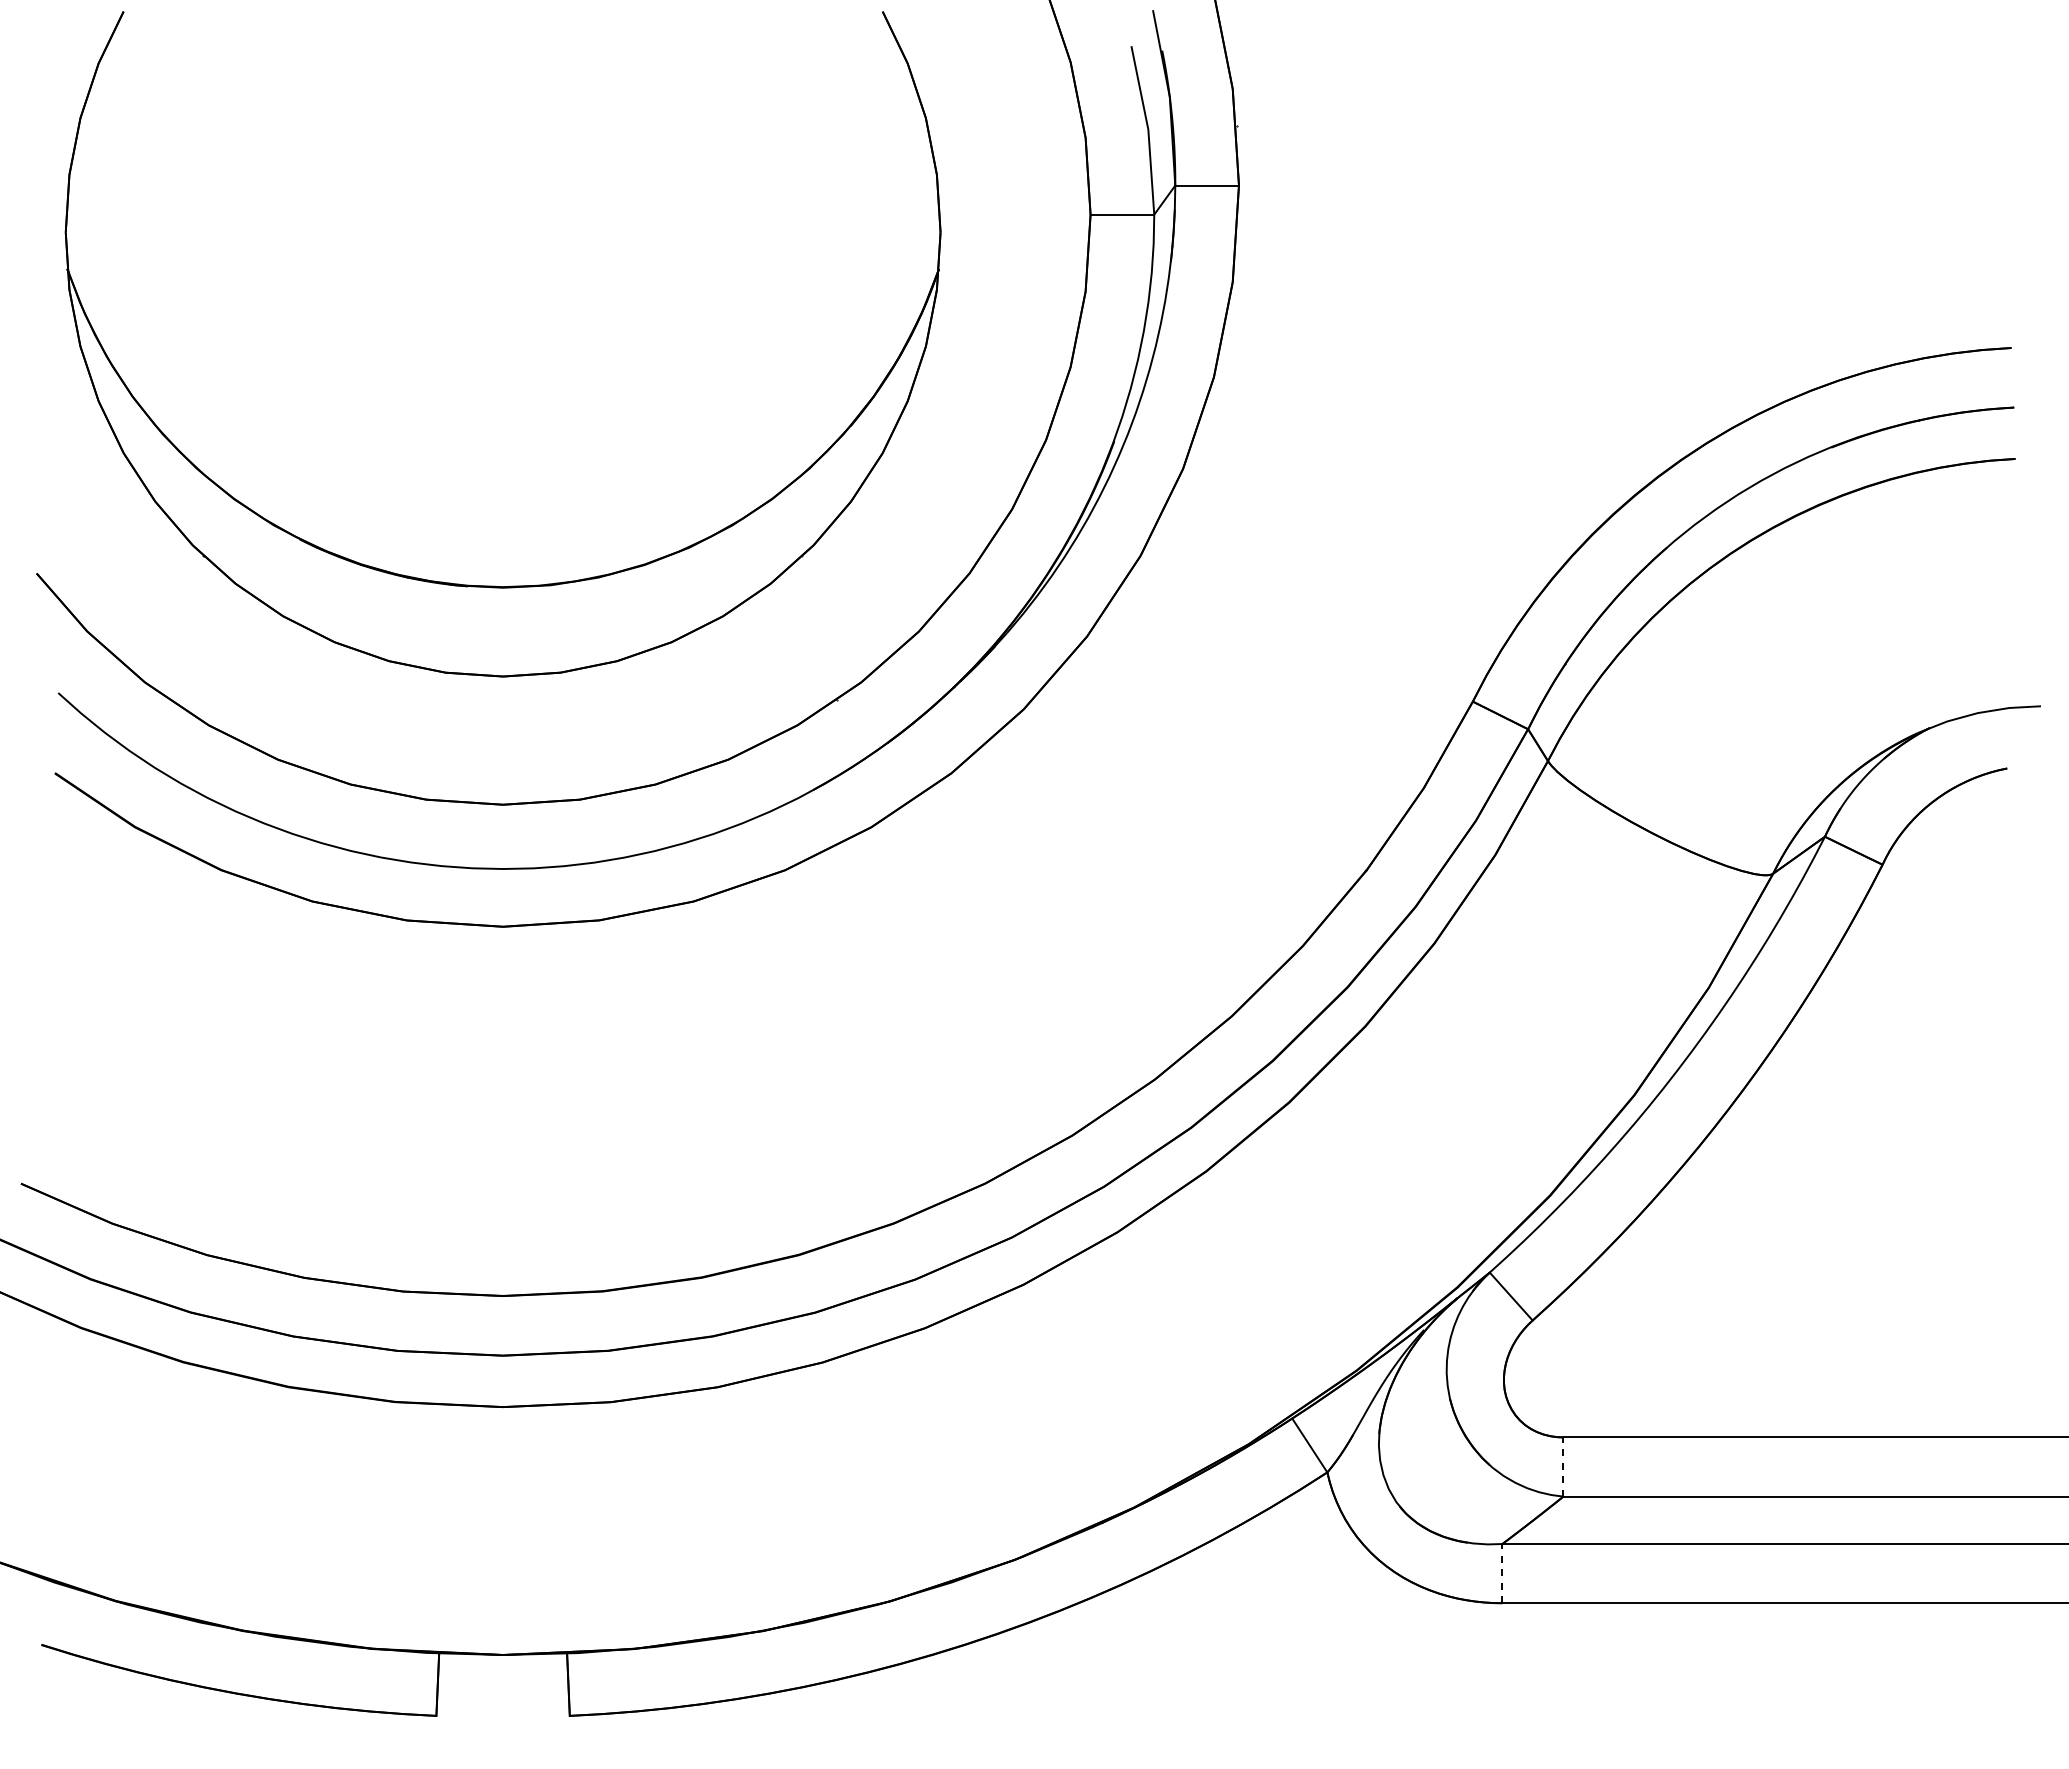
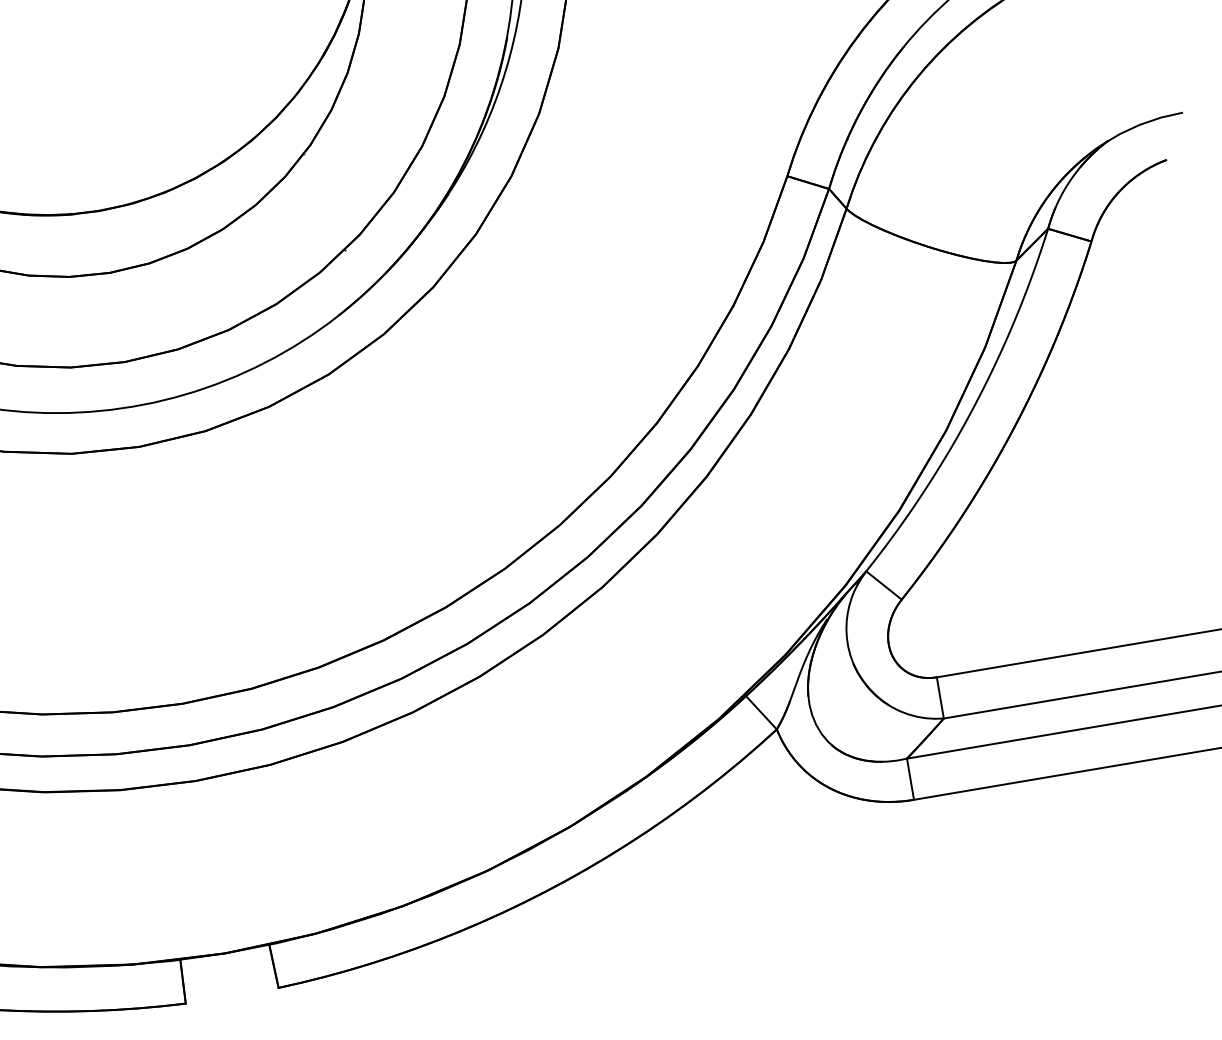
line: (1563, 1467) -> (940, 698), dashed -> solid
line: (1502, 1573) -> (910, 779), dashed -> solid

